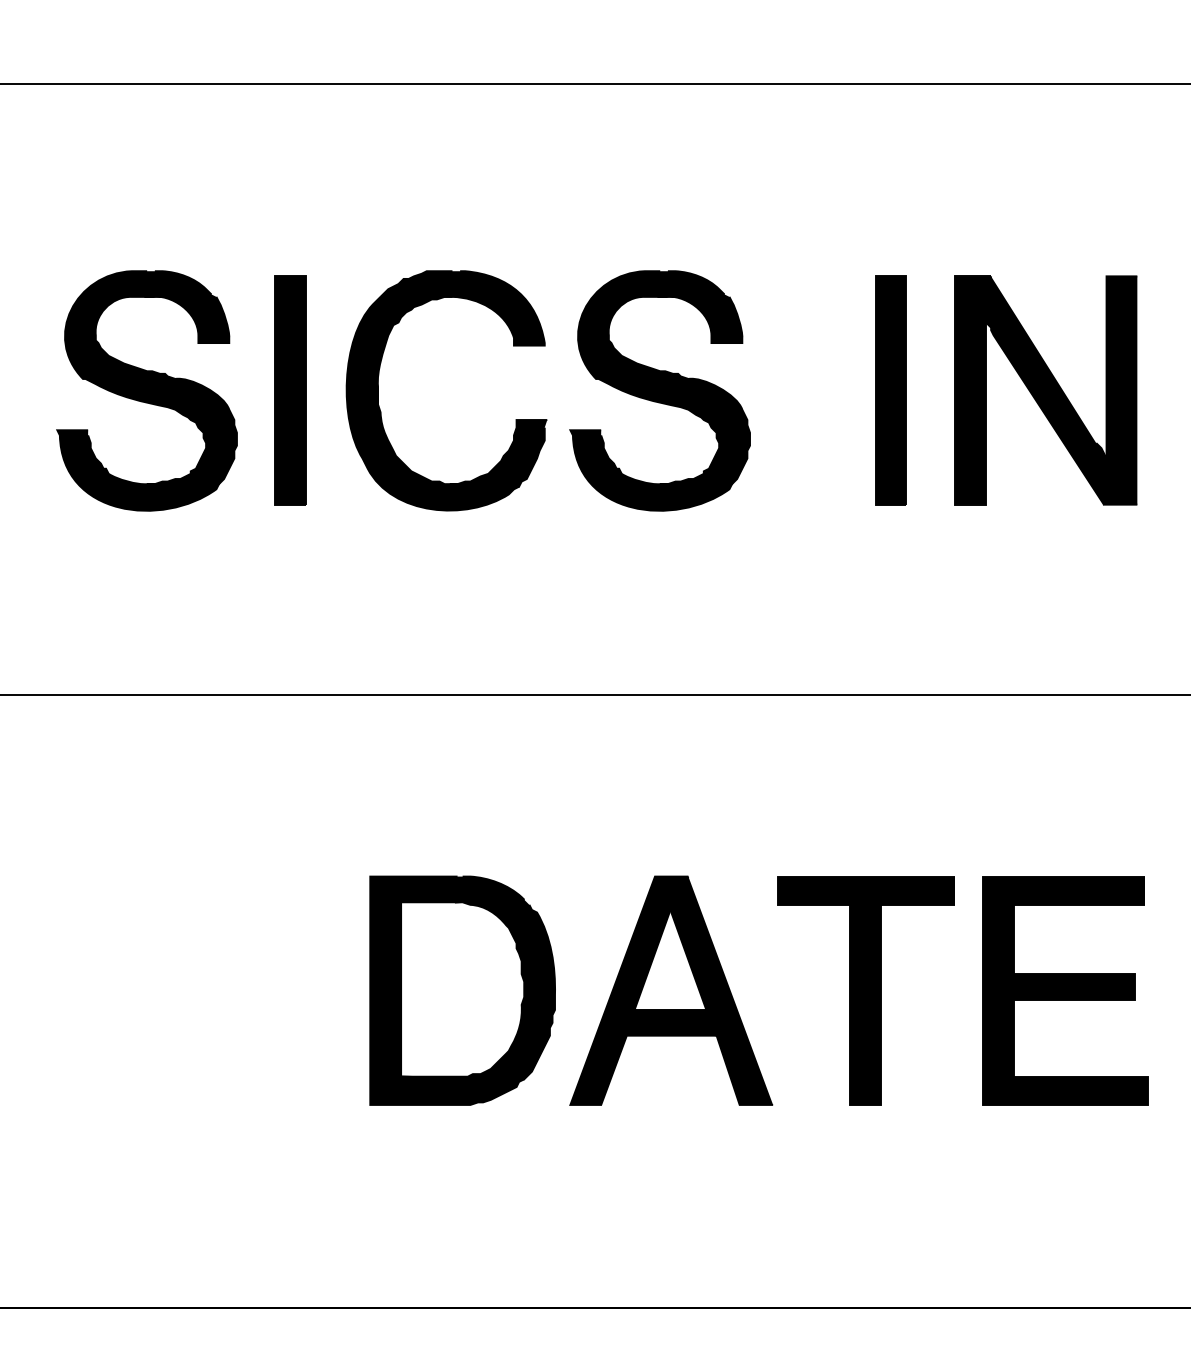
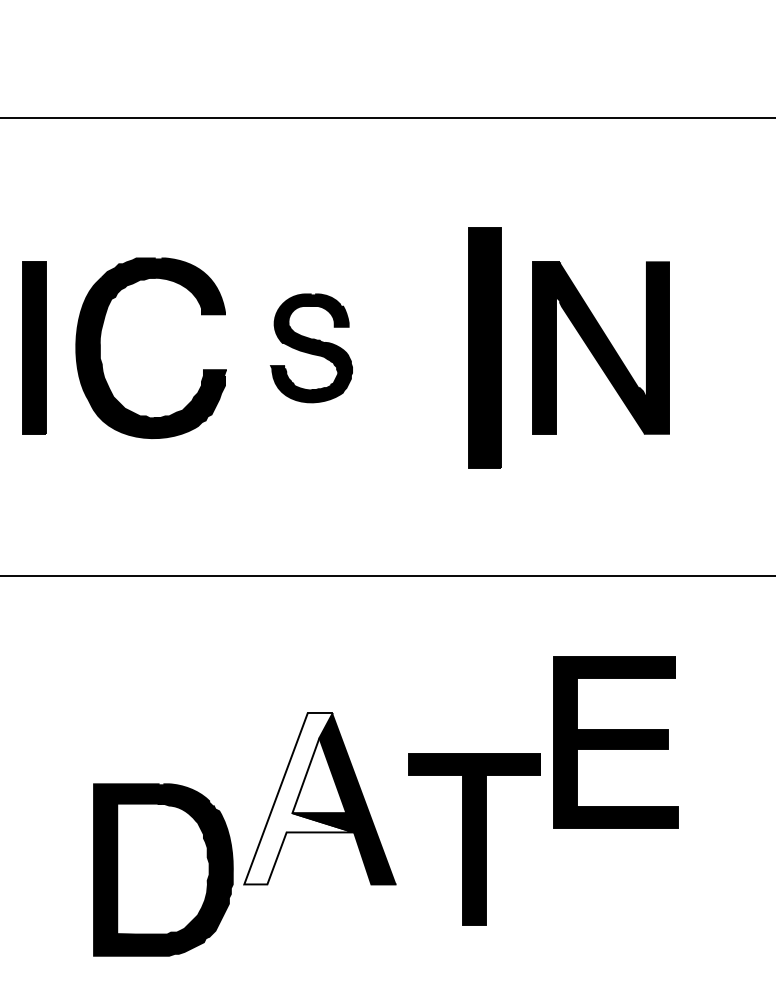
part: (659, 390) -> (311, 348), size x0.6
part: (890, 390) -> (484, 348), size x1.4
part: (462, 990) -> (163, 869), moved
fill: (643, 990) -> (299, 798), removed
part: (865, 990) -> (474, 839), moved
part: (1065, 990) -> (616, 742), moved

